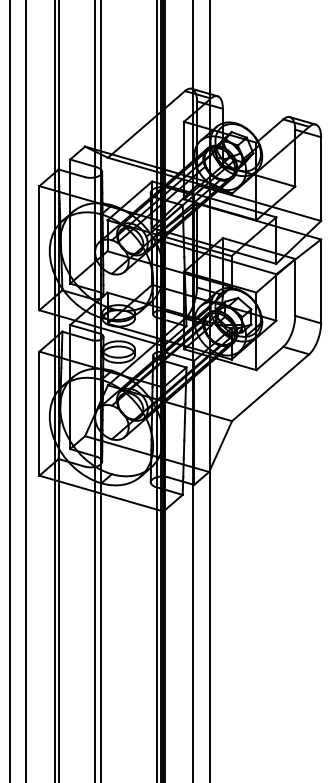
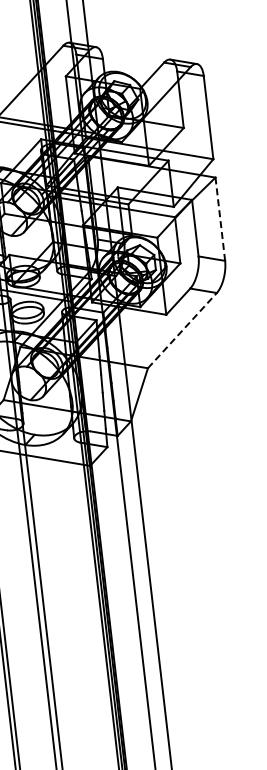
line: (321, 281) -> (220, 219), solid -> dashed
line: (270, 387) -> (182, 330), solid -> dashed

